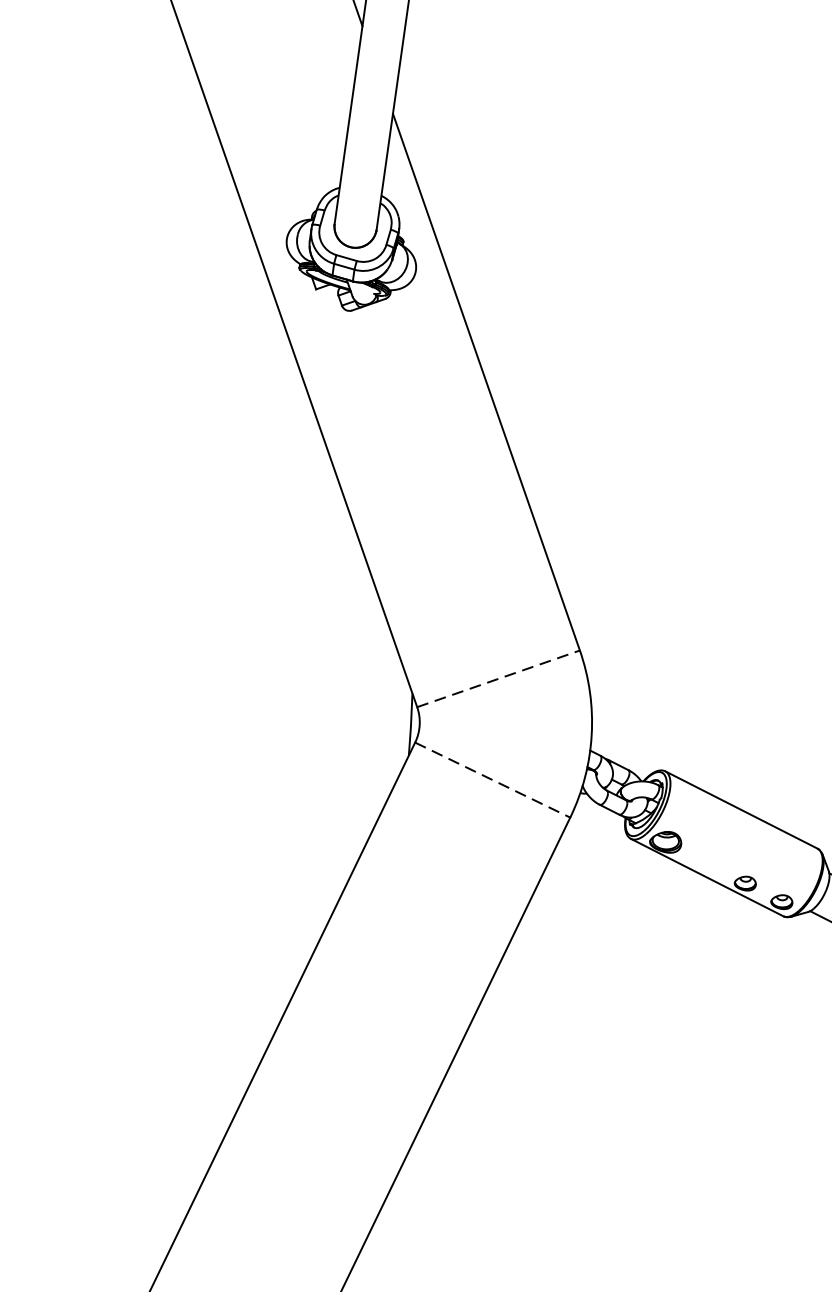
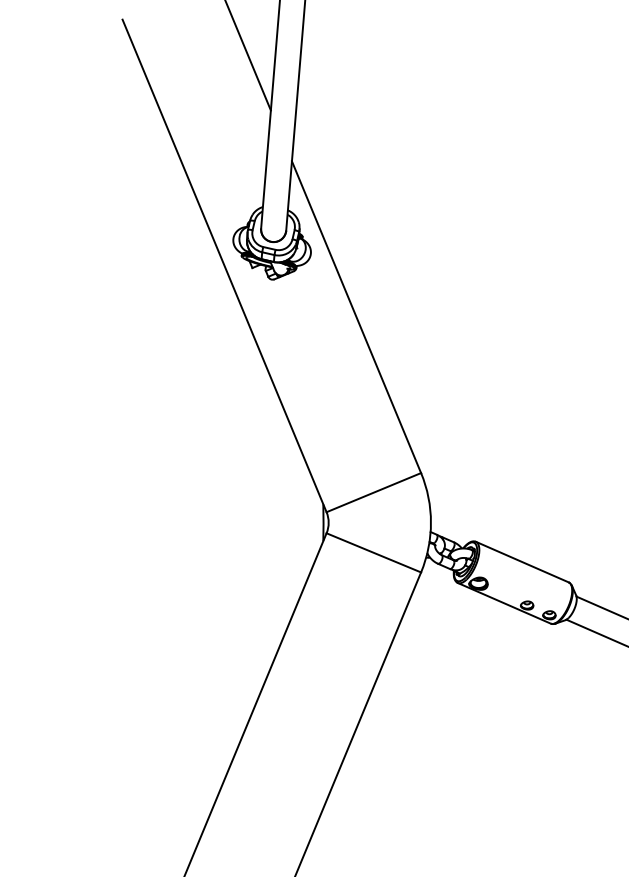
line: (499, 678) -> (374, 492), dashed -> solid
line: (493, 781) -> (374, 553), dashed -> solid

